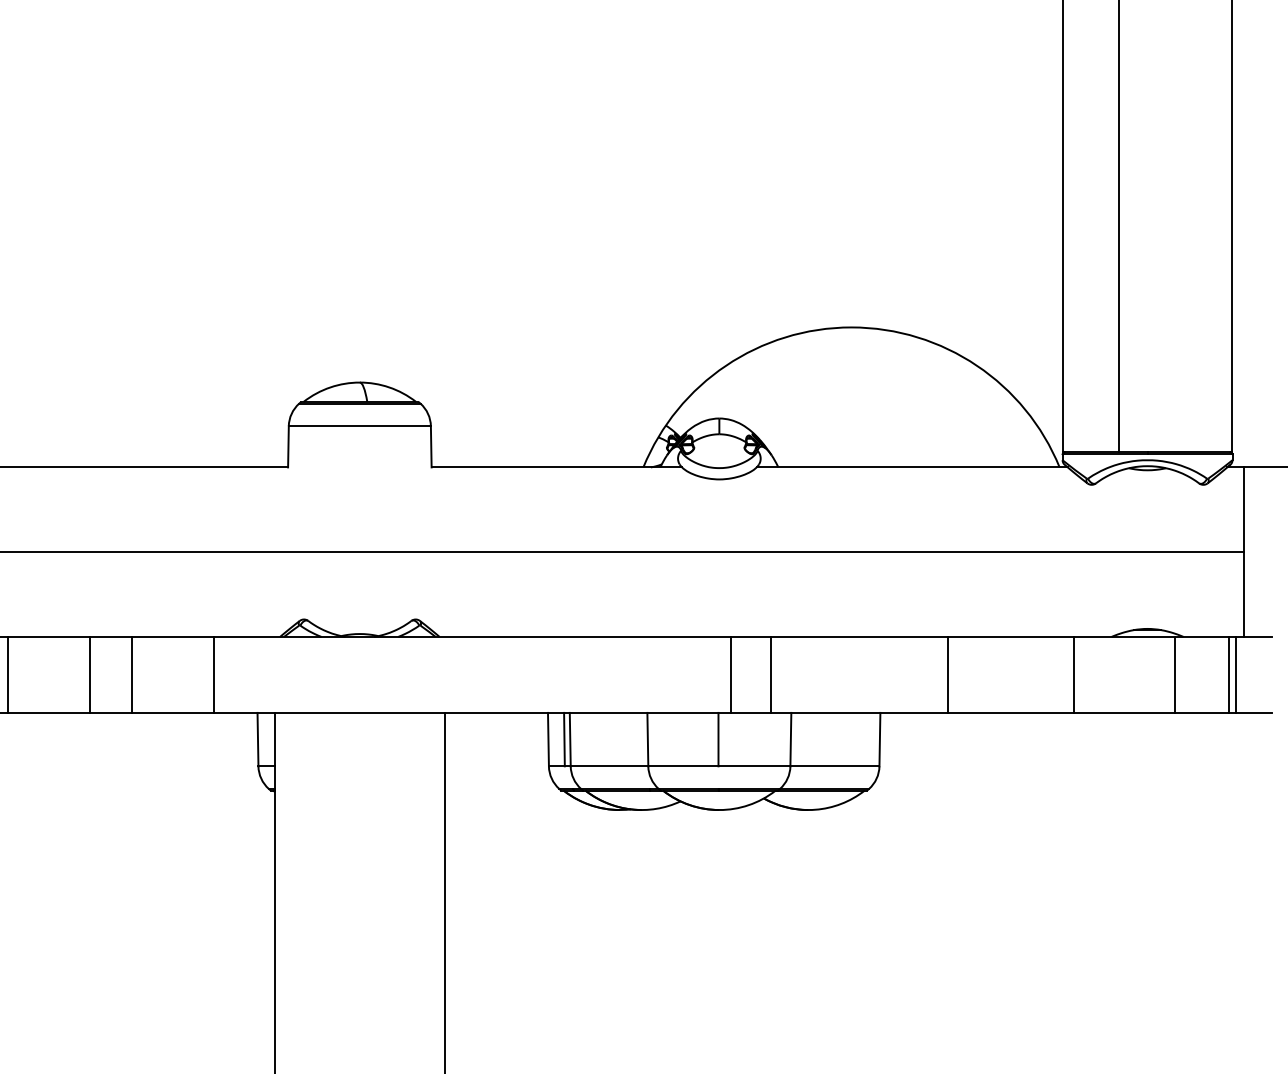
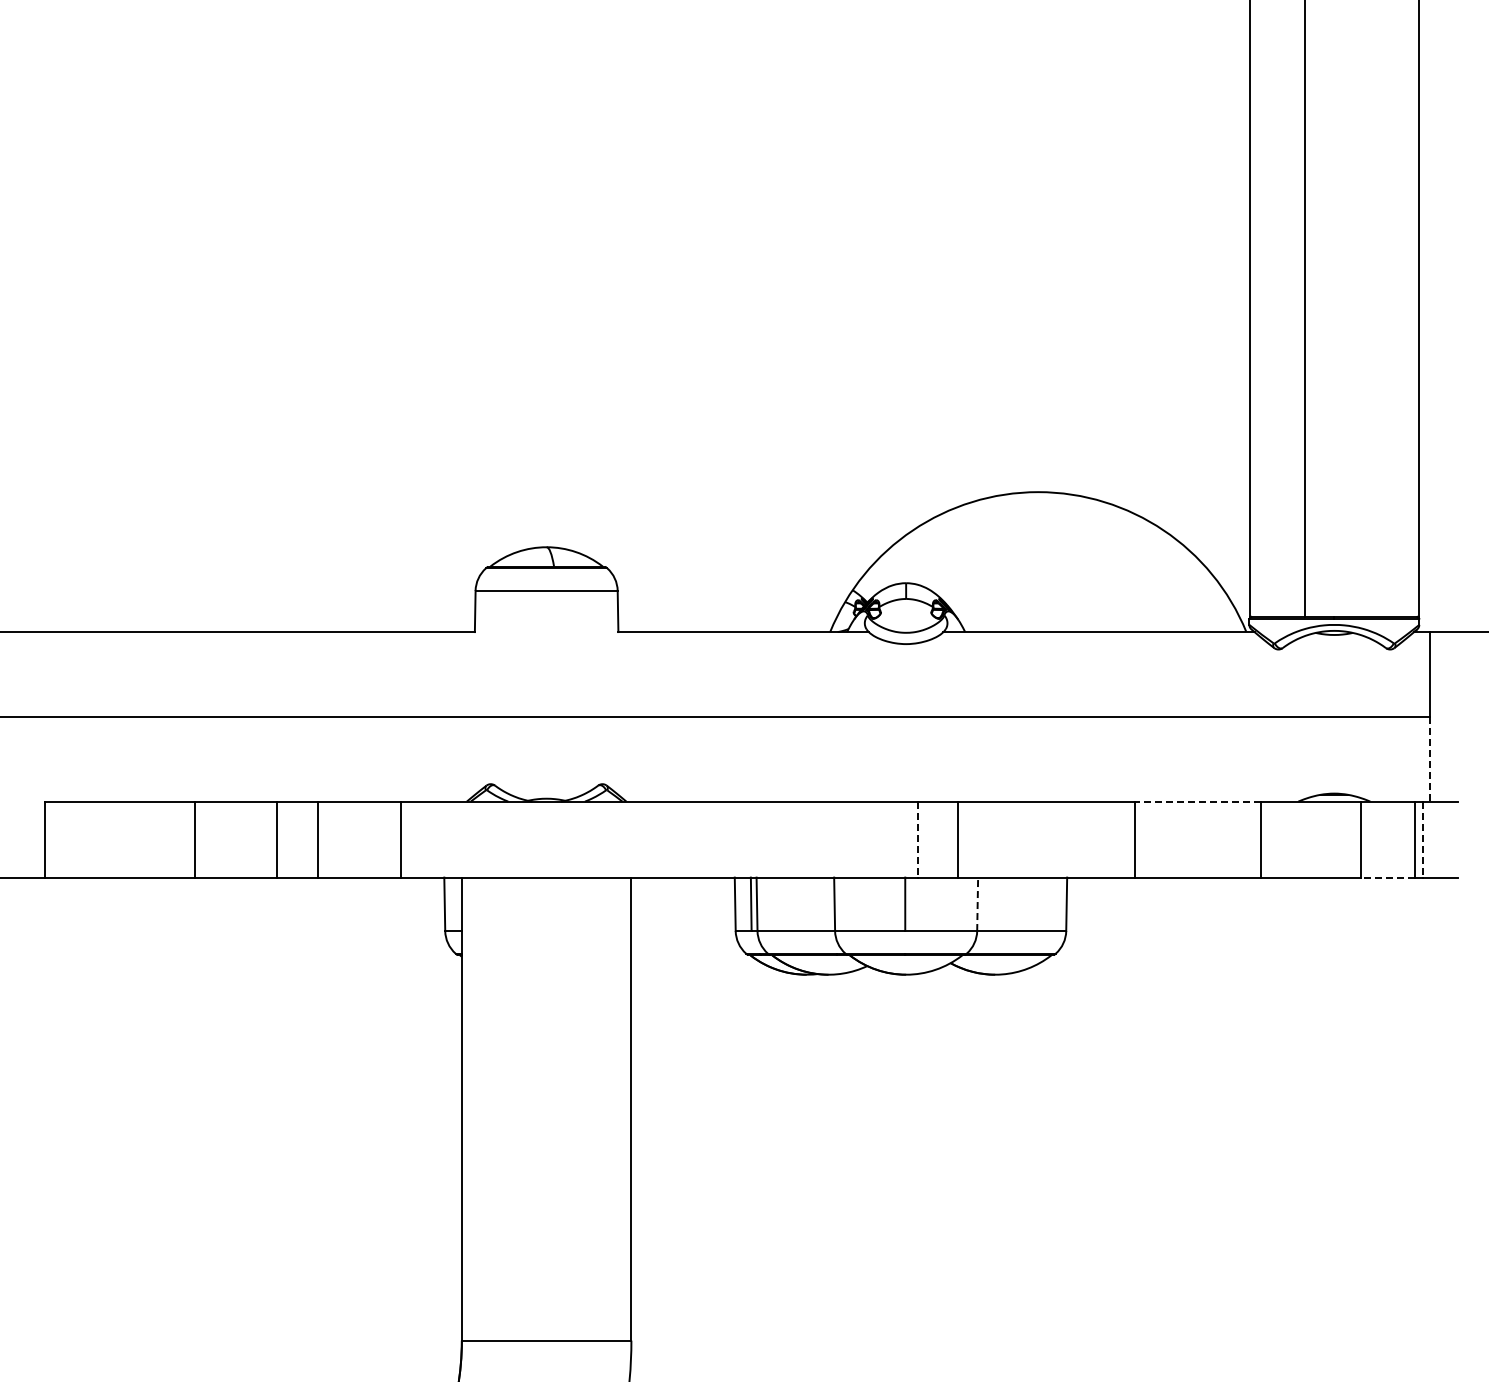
line: (1243, 594) -> (1430, 759), solid -> dashed
line: (1010, 636) -> (1197, 801), solid -> dashed
line: (731, 674) -> (918, 839), solid -> dashed
line: (1235, 674) -> (1422, 839), solid -> dashed
line: (1200, 712) -> (1387, 877), solid -> dashed
line: (790, 739) -> (977, 904), solid -> dashed

